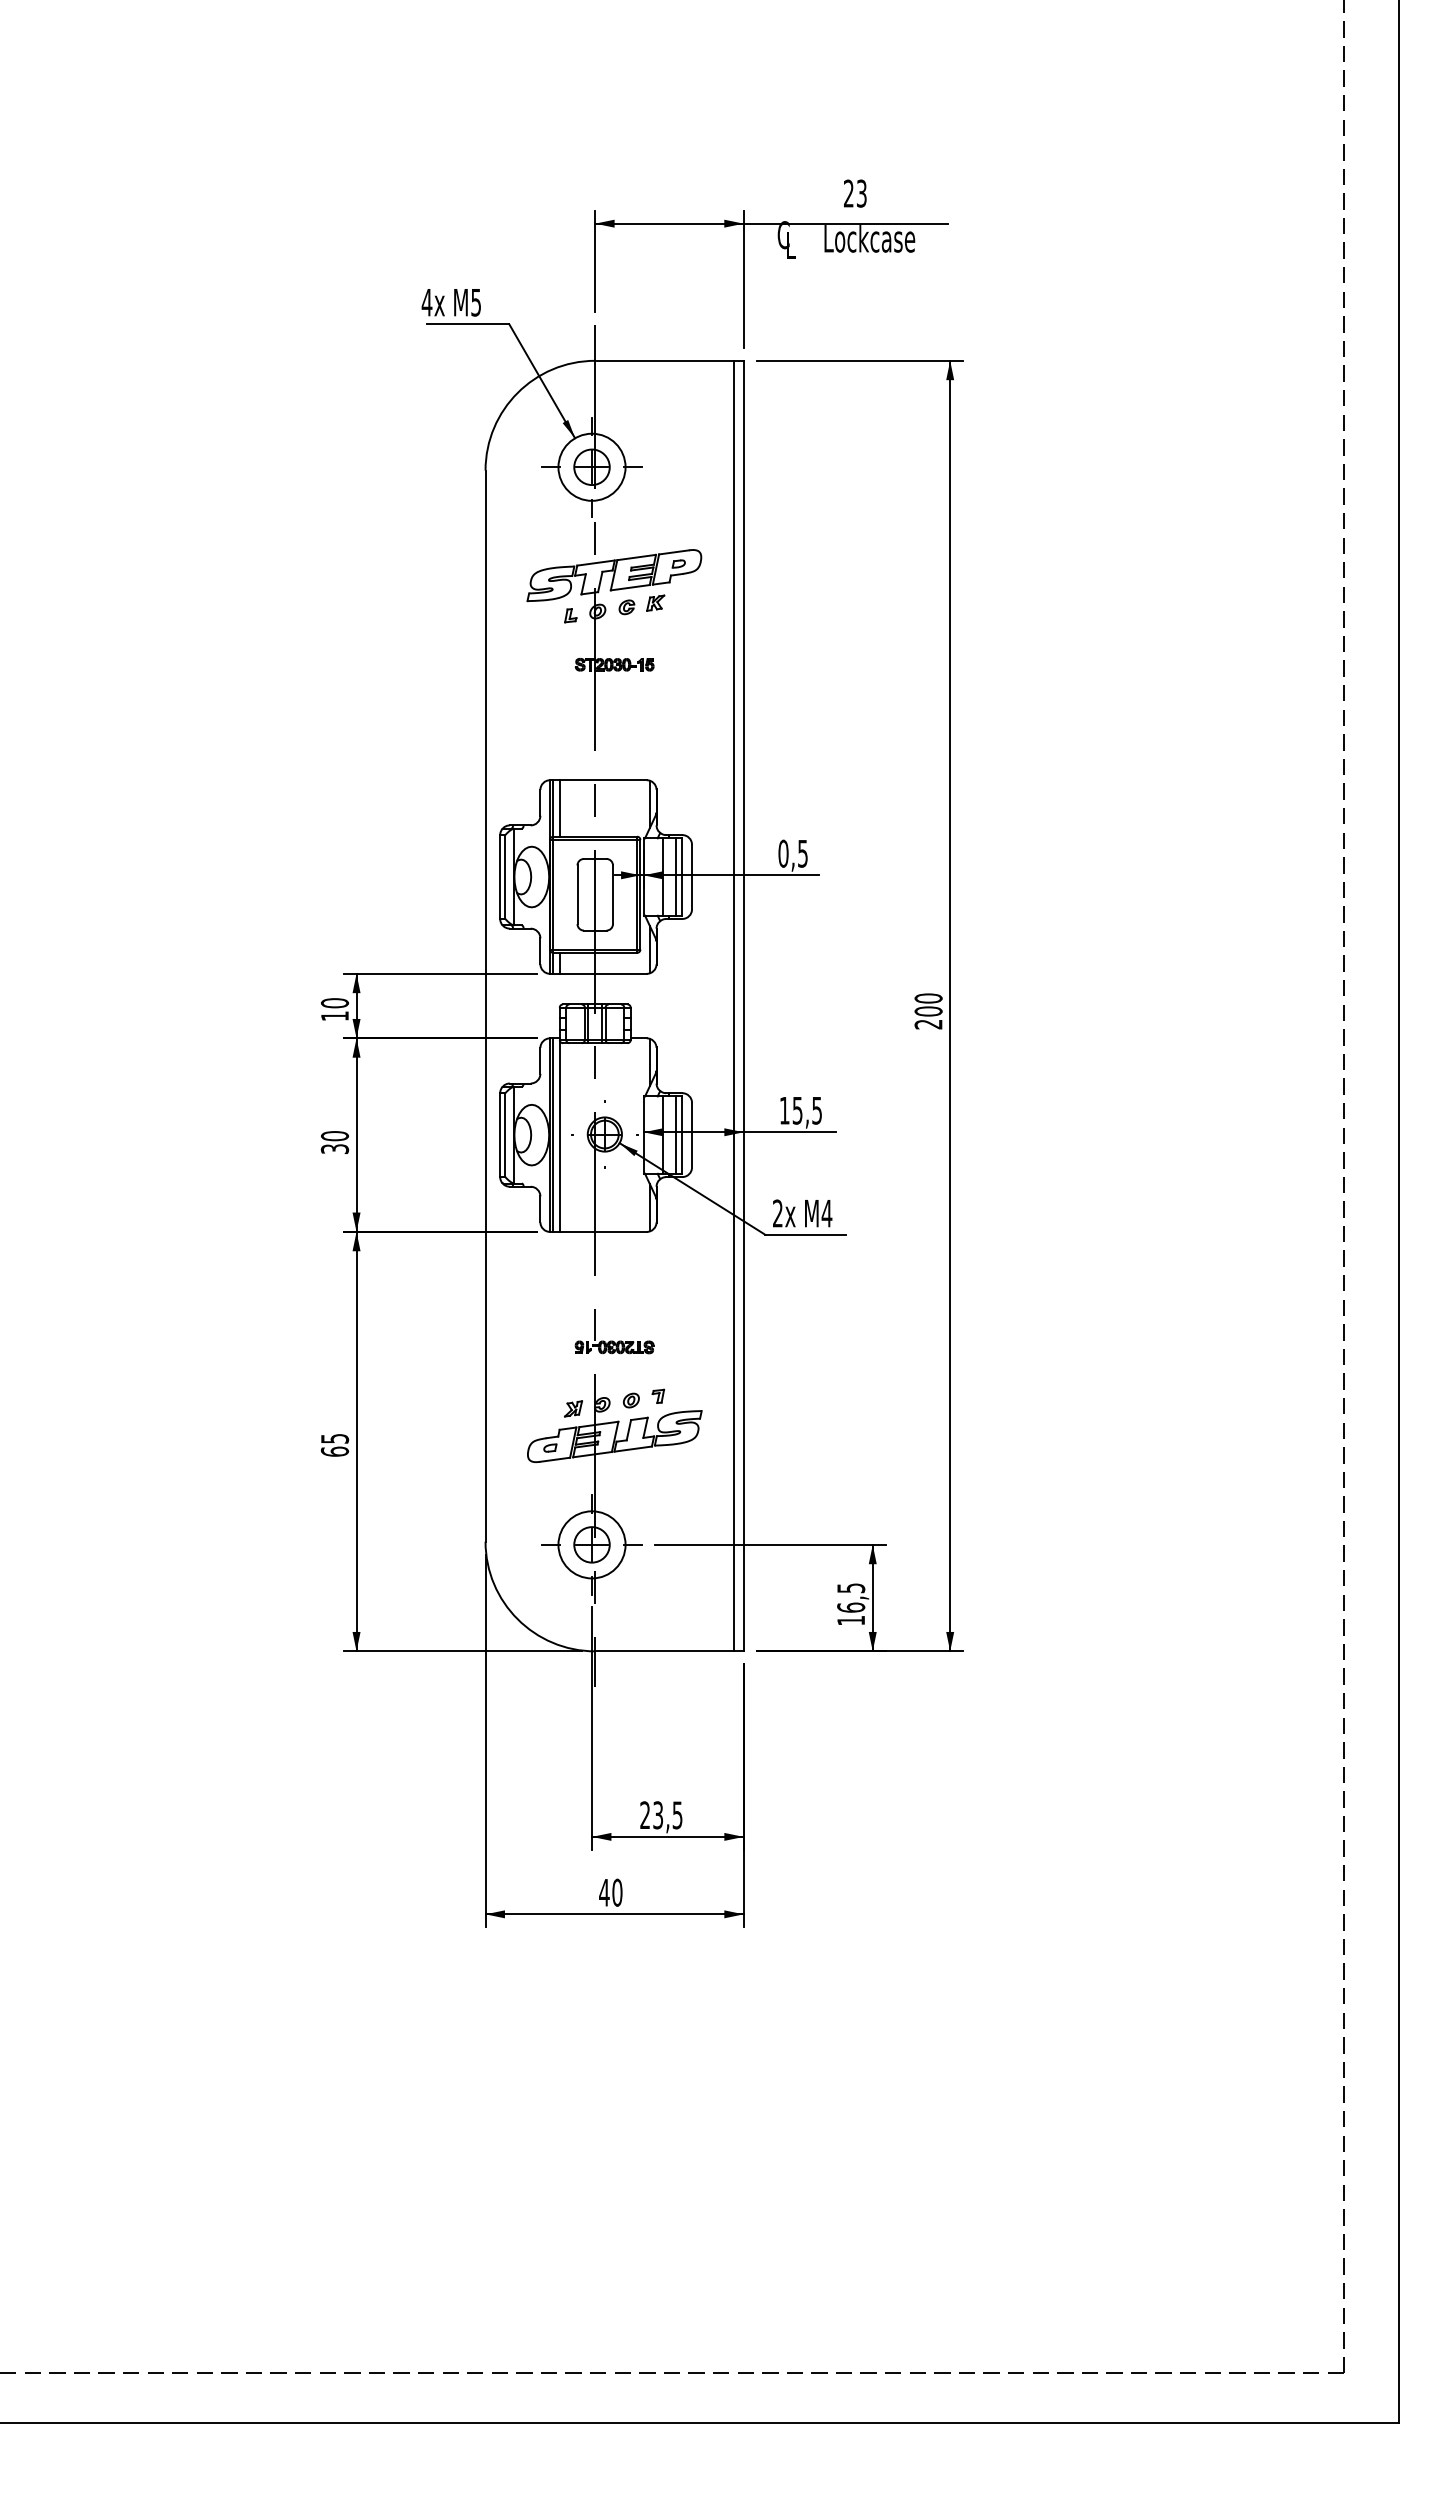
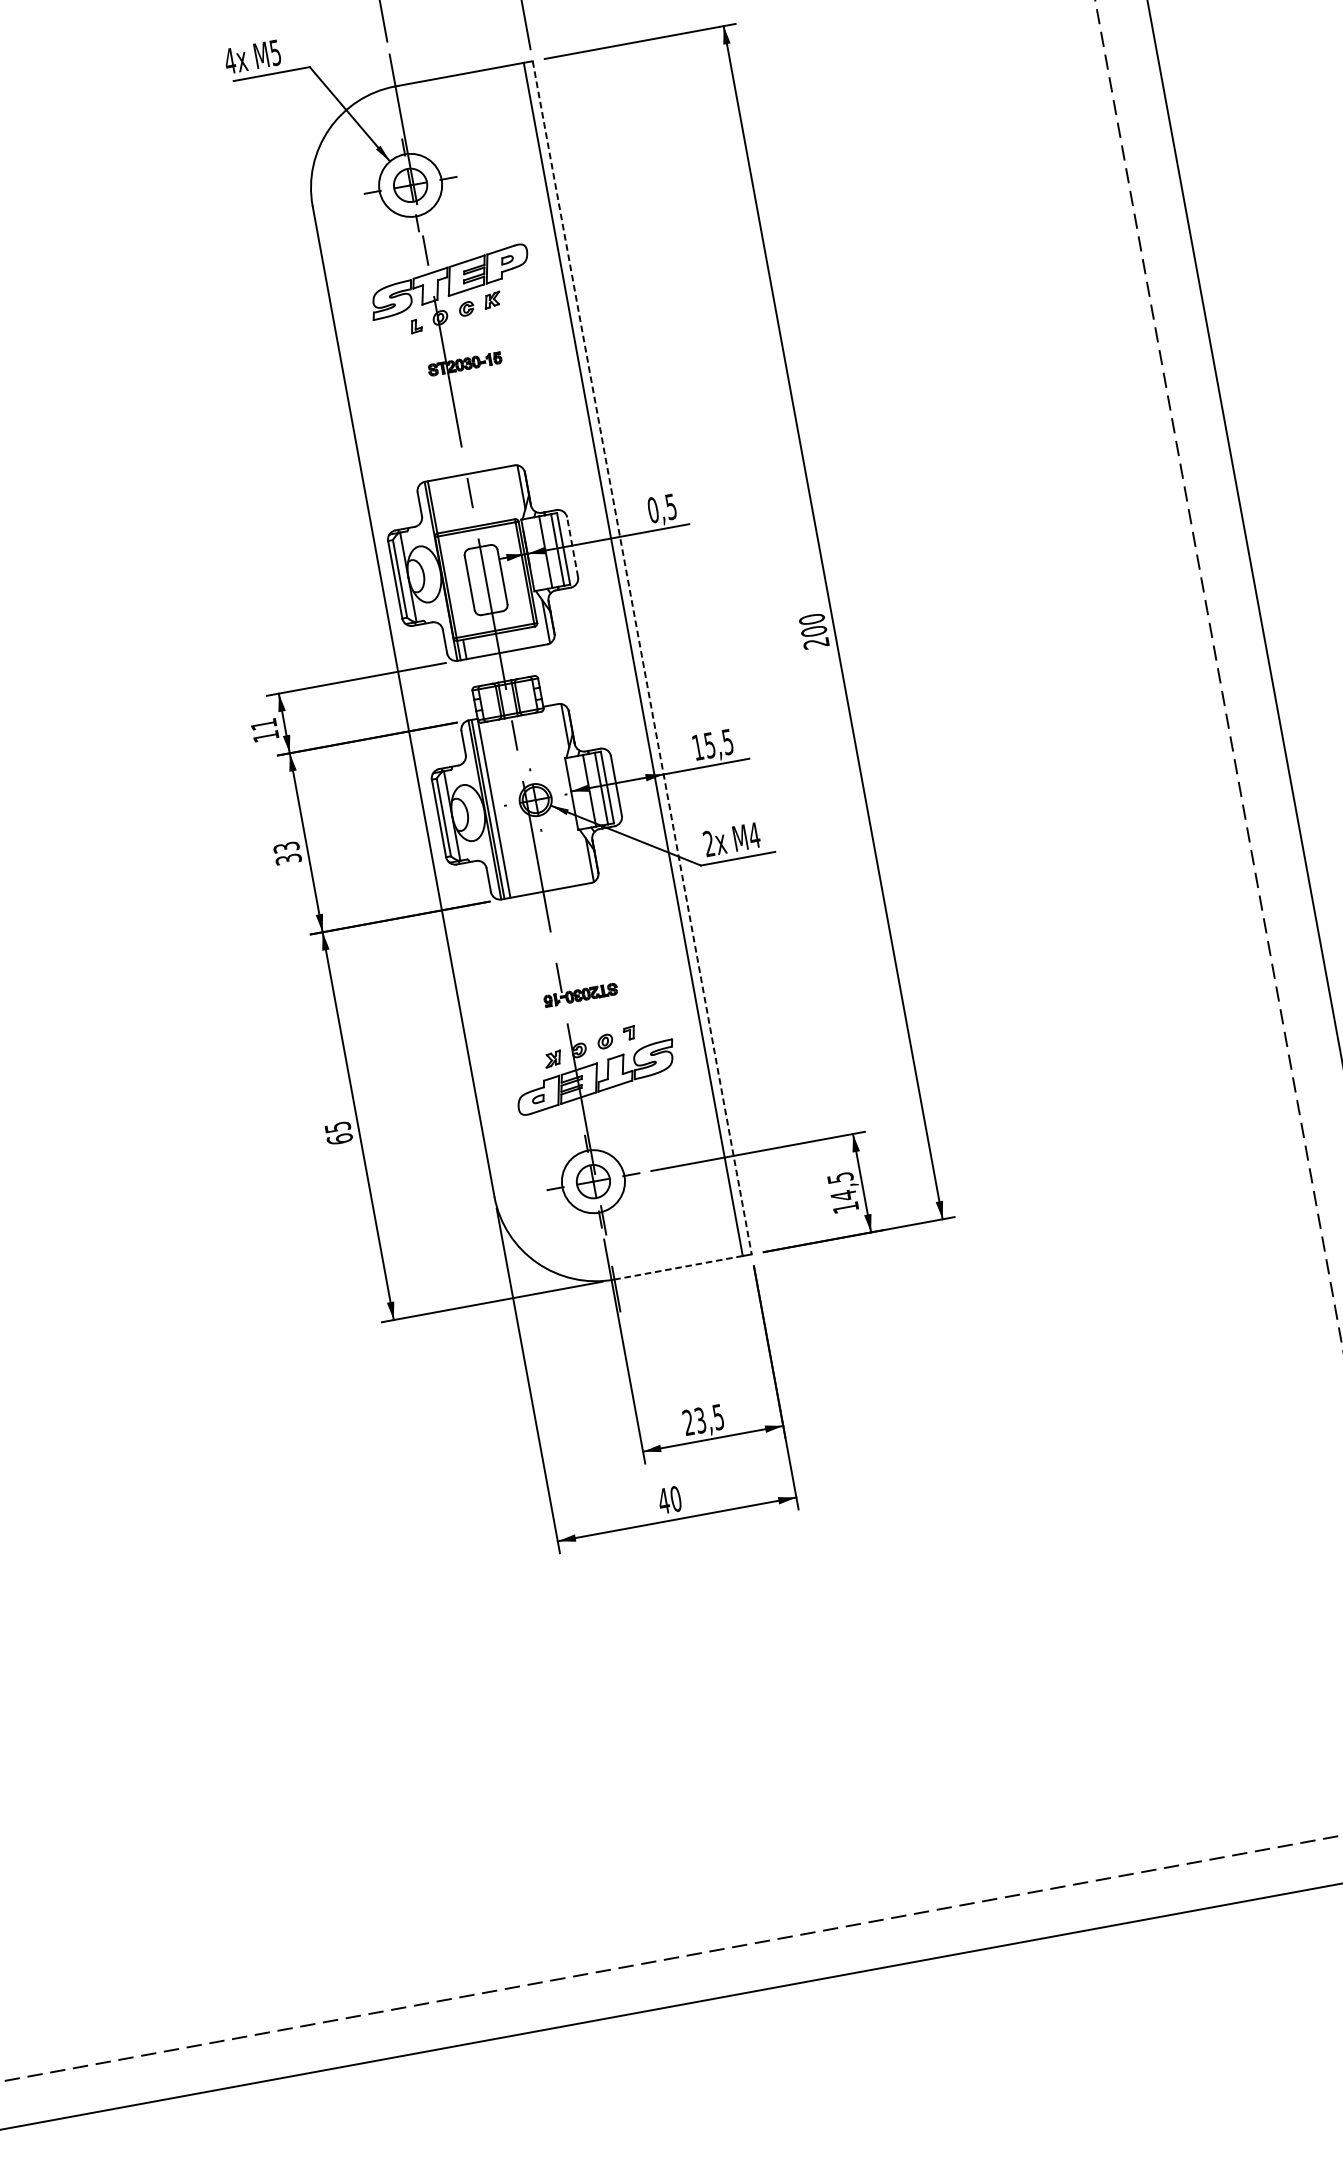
line: (559, 808) -> (438, 506), removed
line: (692, 876) -> (572, 546), solid -> dashed
text: (334, 1003) -> (263, 724), 10 -> 11
line: (743, 1006) -> (642, 658), solid -> dashed
text: (335, 1136) -> (287, 847), 30 -> 33
text: (851, 1607) -> (843, 1195), 16,5 -> 14,5
line: (664, 1651) -> (678, 1267), solid -> dashed

